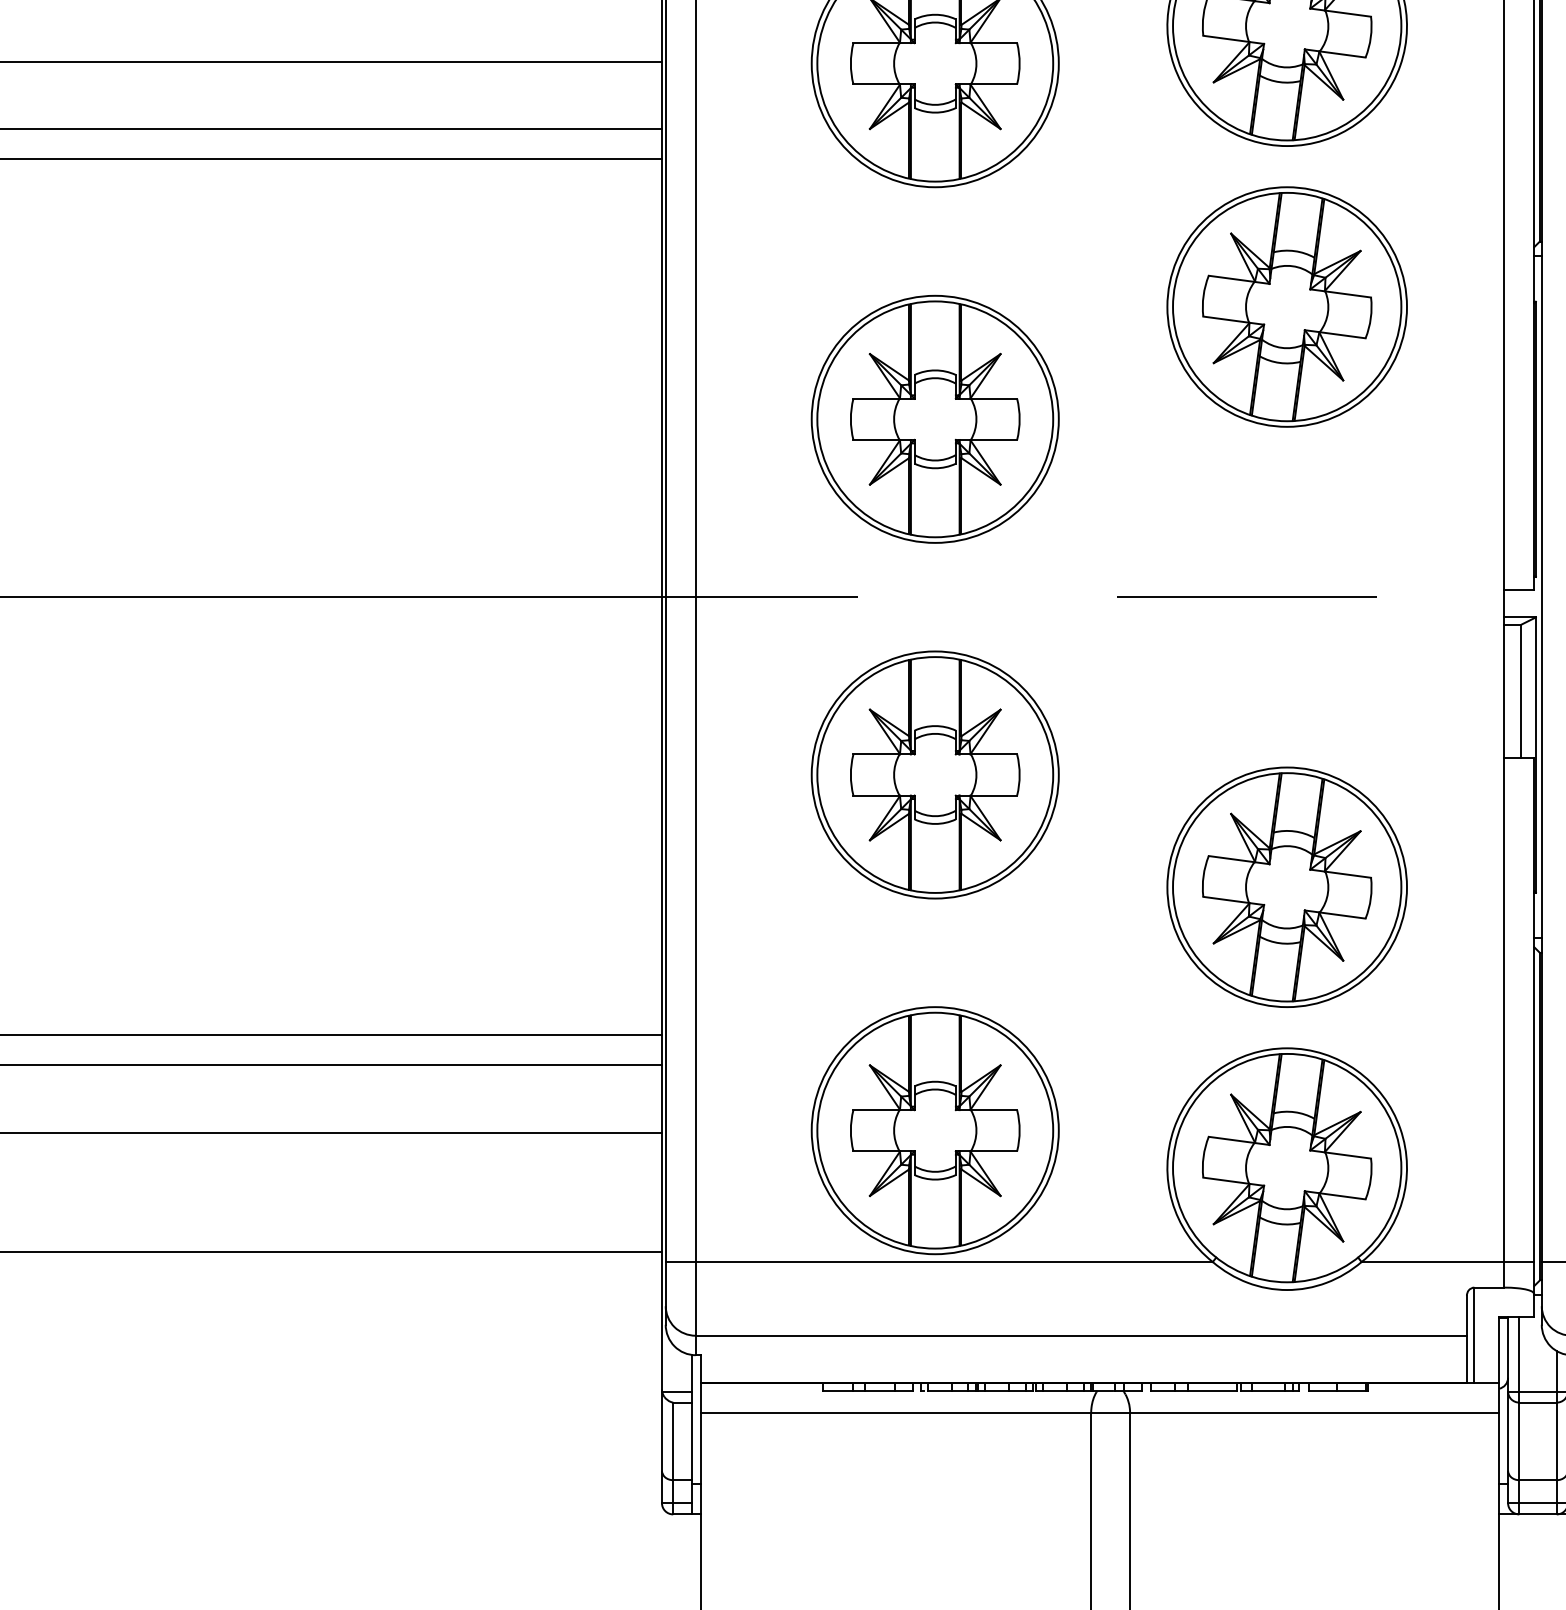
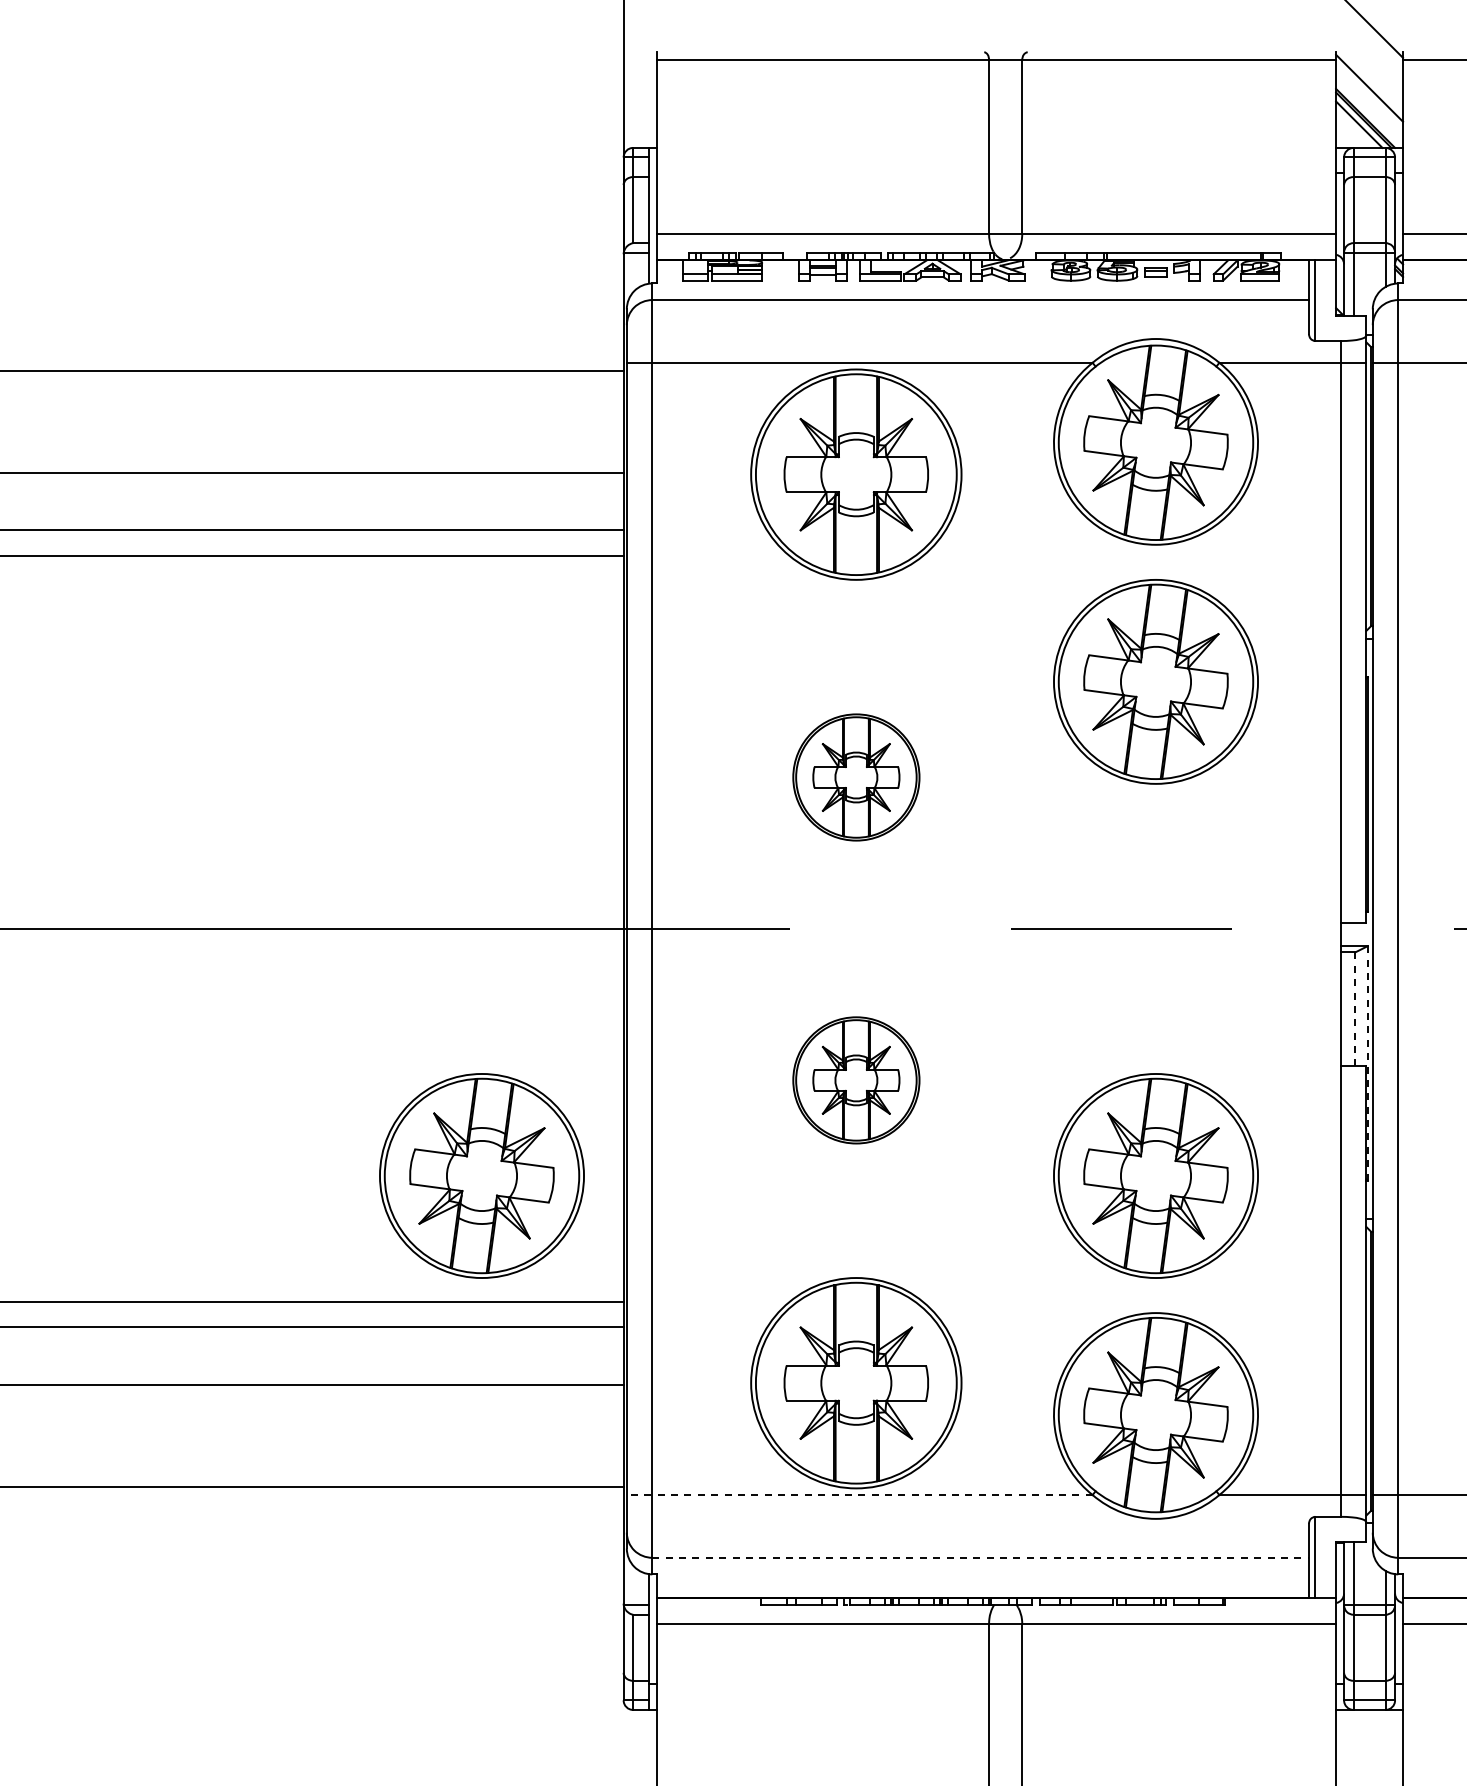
part: (935, 419) -> (856, 777), size x0.6
line: (1521, 691) -> (1355, 1009), solid -> dashed
line: (1535, 755) -> (1367, 1063), solid -> dashed
part: (935, 775) -> (856, 1080), size x0.6
part: (495, 886) -> (481, 1175), added
line: (938, 1262) -> (859, 1495), solid -> dashed
line: (1082, 1335) -> (981, 1557), solid -> dashed

